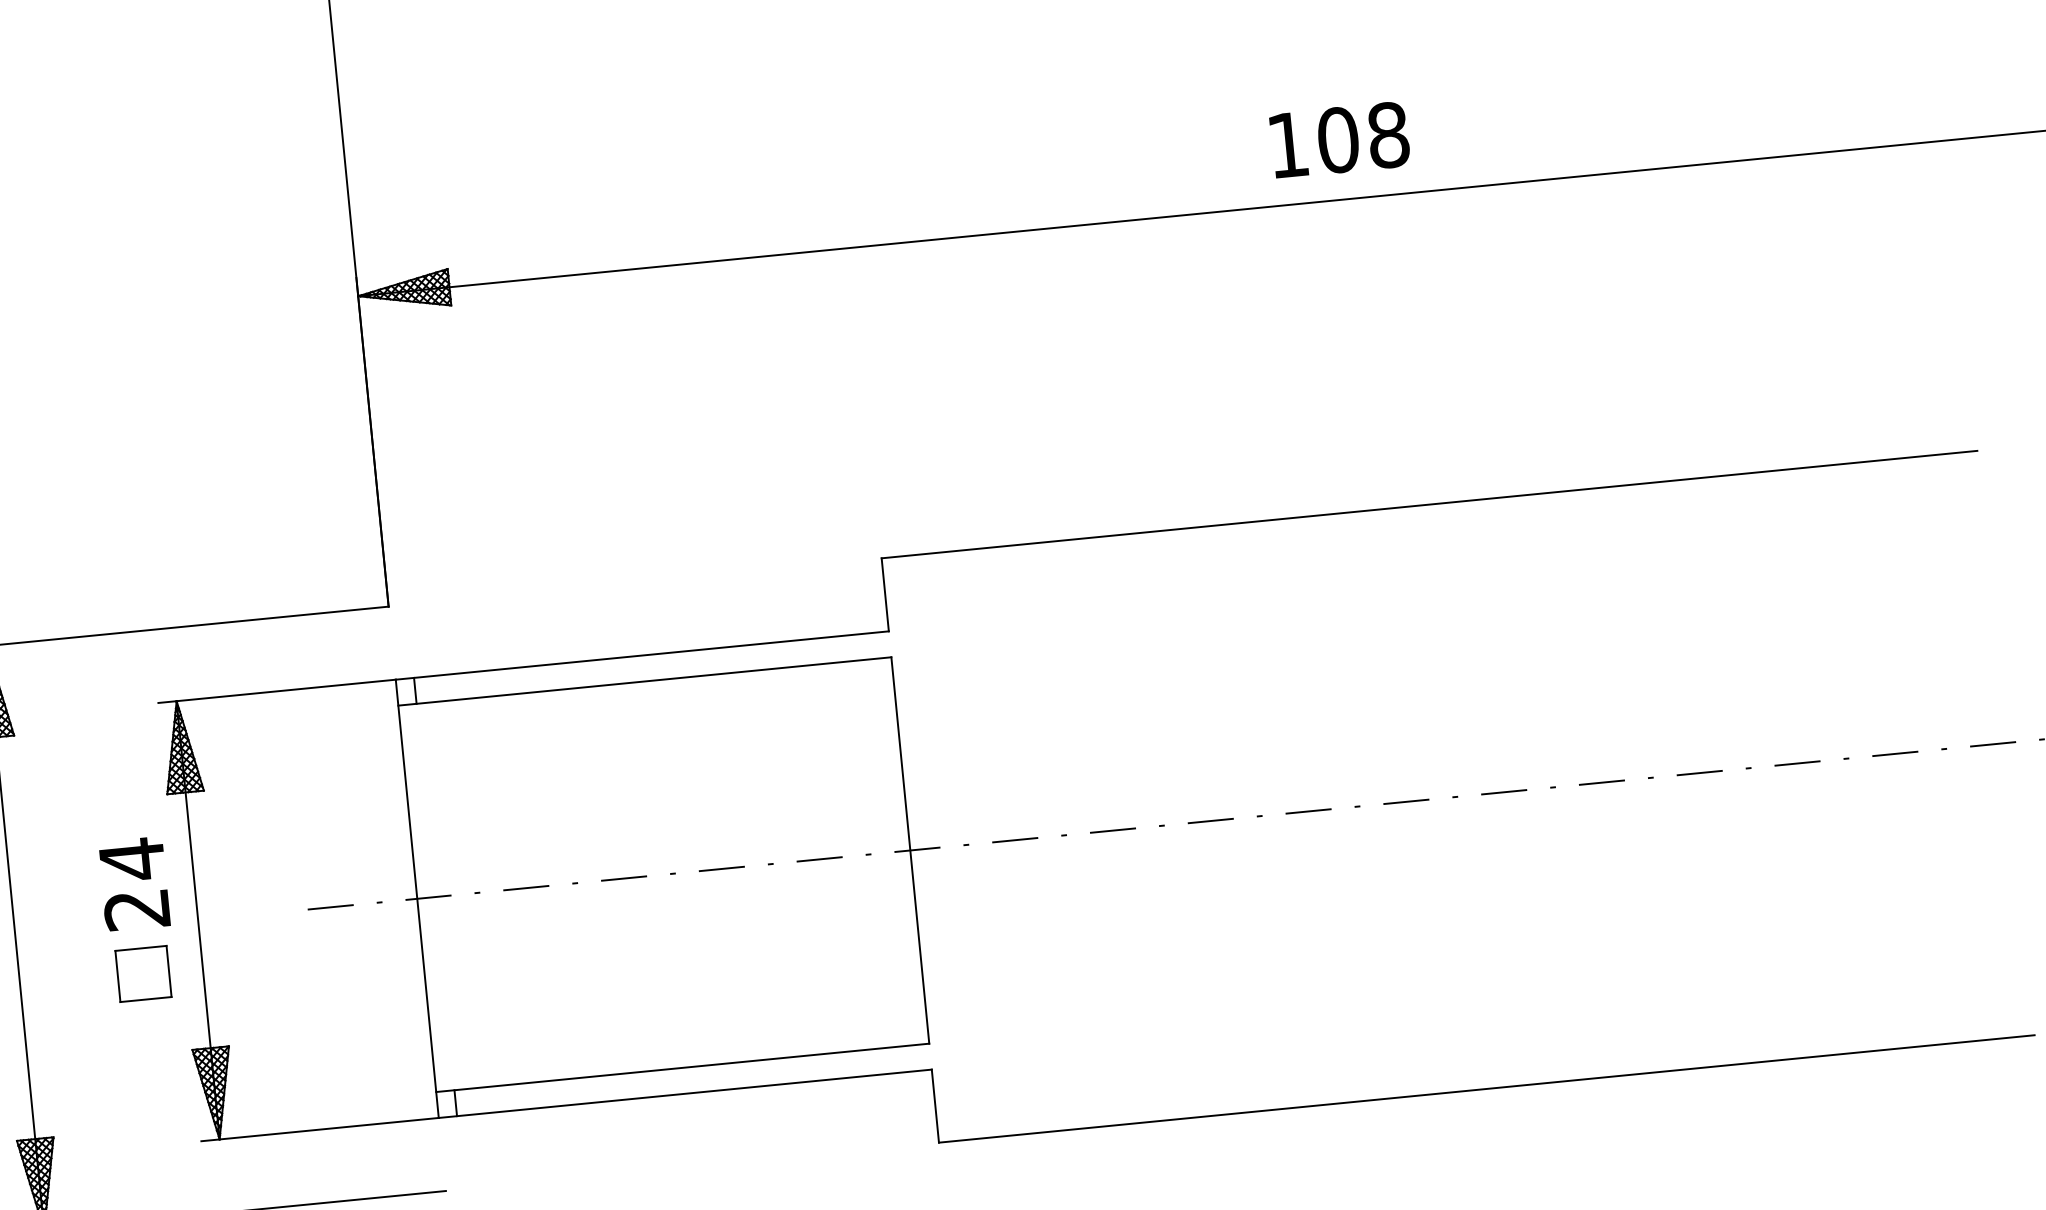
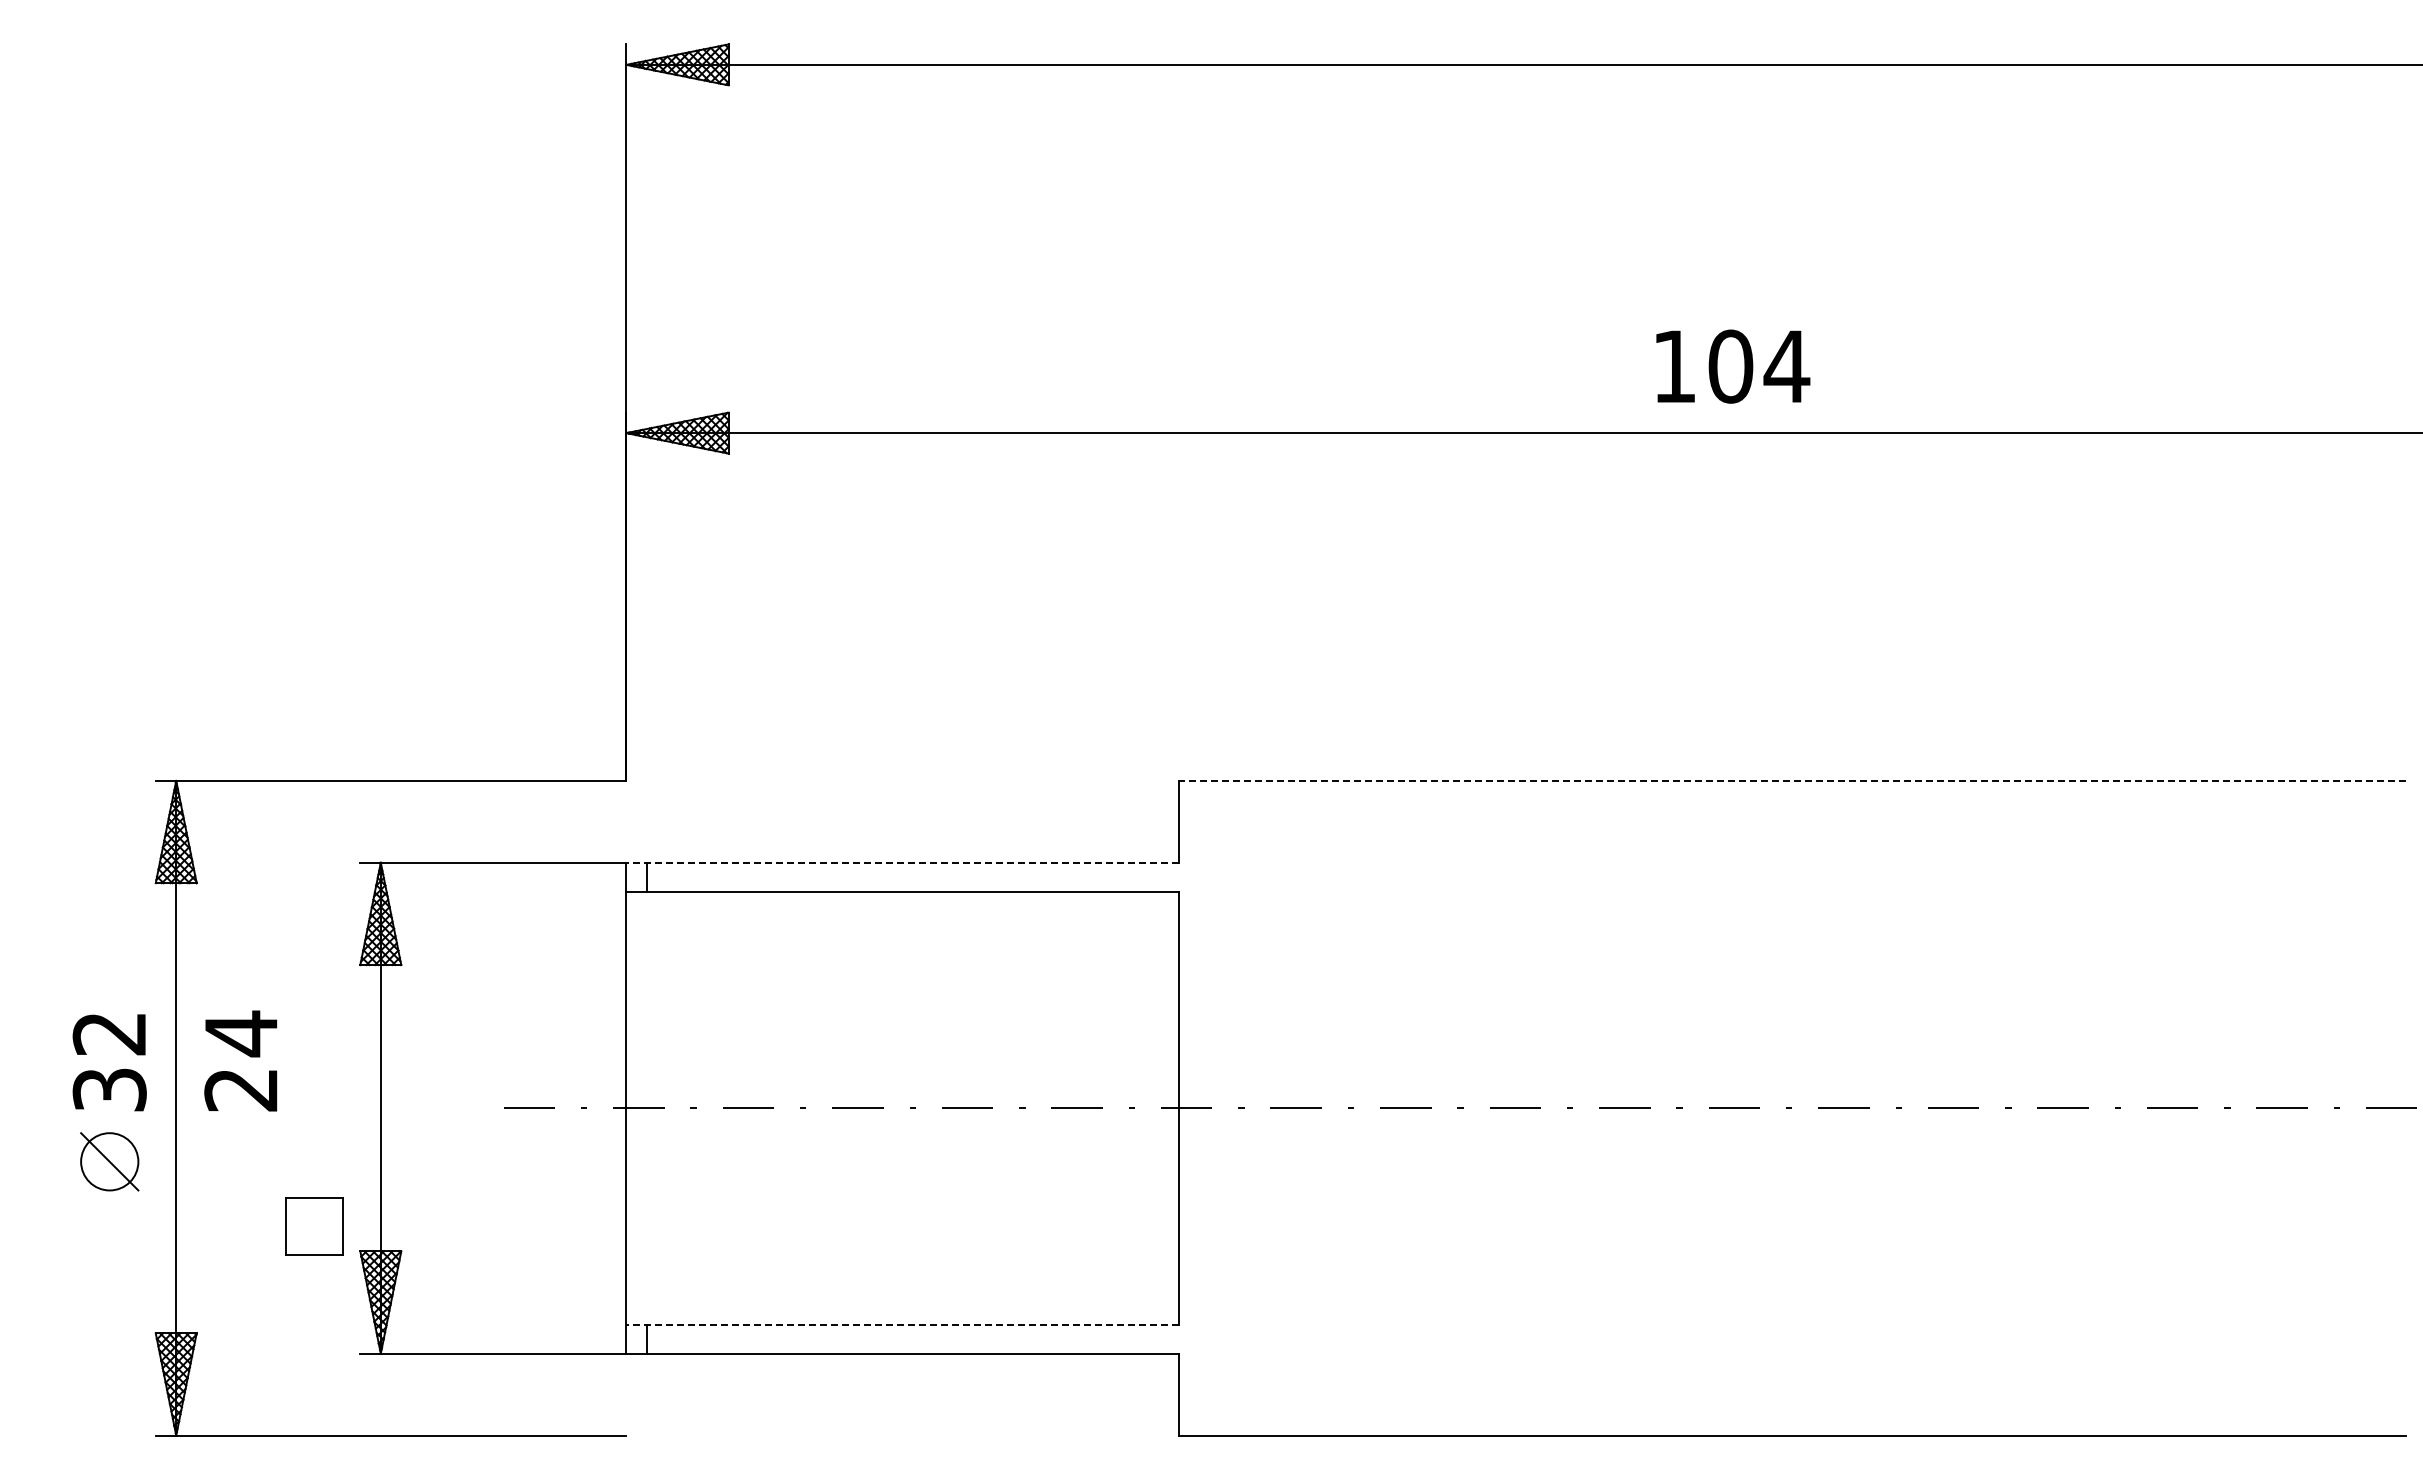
text: (1387, 135) -> (1786, 366), 108 -> 104
line: (1429, 504) -> (1792, 780), solid -> dashed
line: (641, 655) -> (901, 862), solid -> dashed
text: (133, 883) -> (240, 1060), moved
part: (143, 973) -> (314, 1226), moved
line: (681, 1067) -> (901, 1324), solid -> dashed

